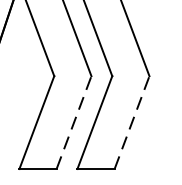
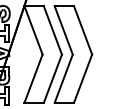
line: (73, 122) -> (52, 78), dashed -> solid
line: (132, 122) -> (83, 78), dashed -> solid

